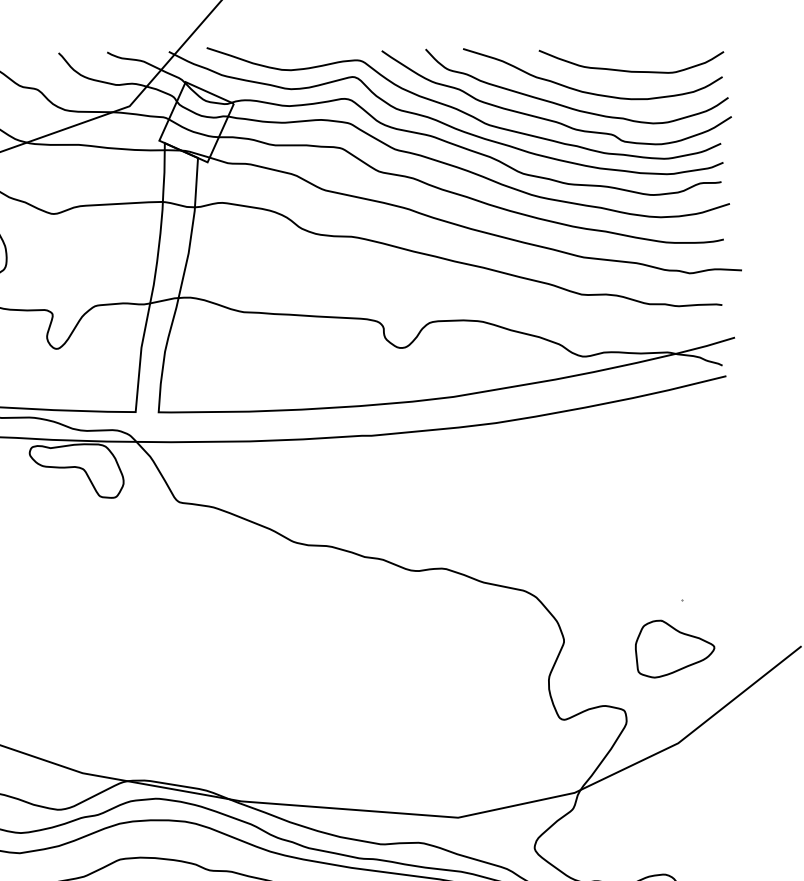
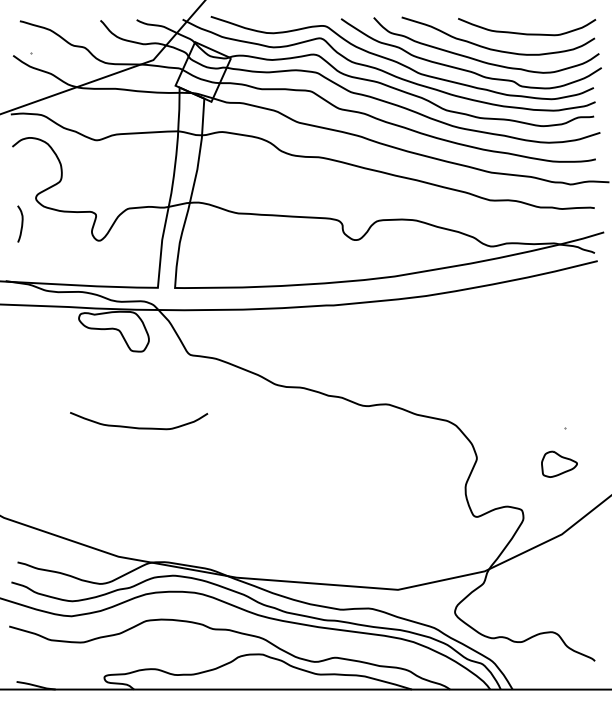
curve: (110, 599) -> (139, 427), added
part: (675, 649) -> (559, 464), size x0.6

